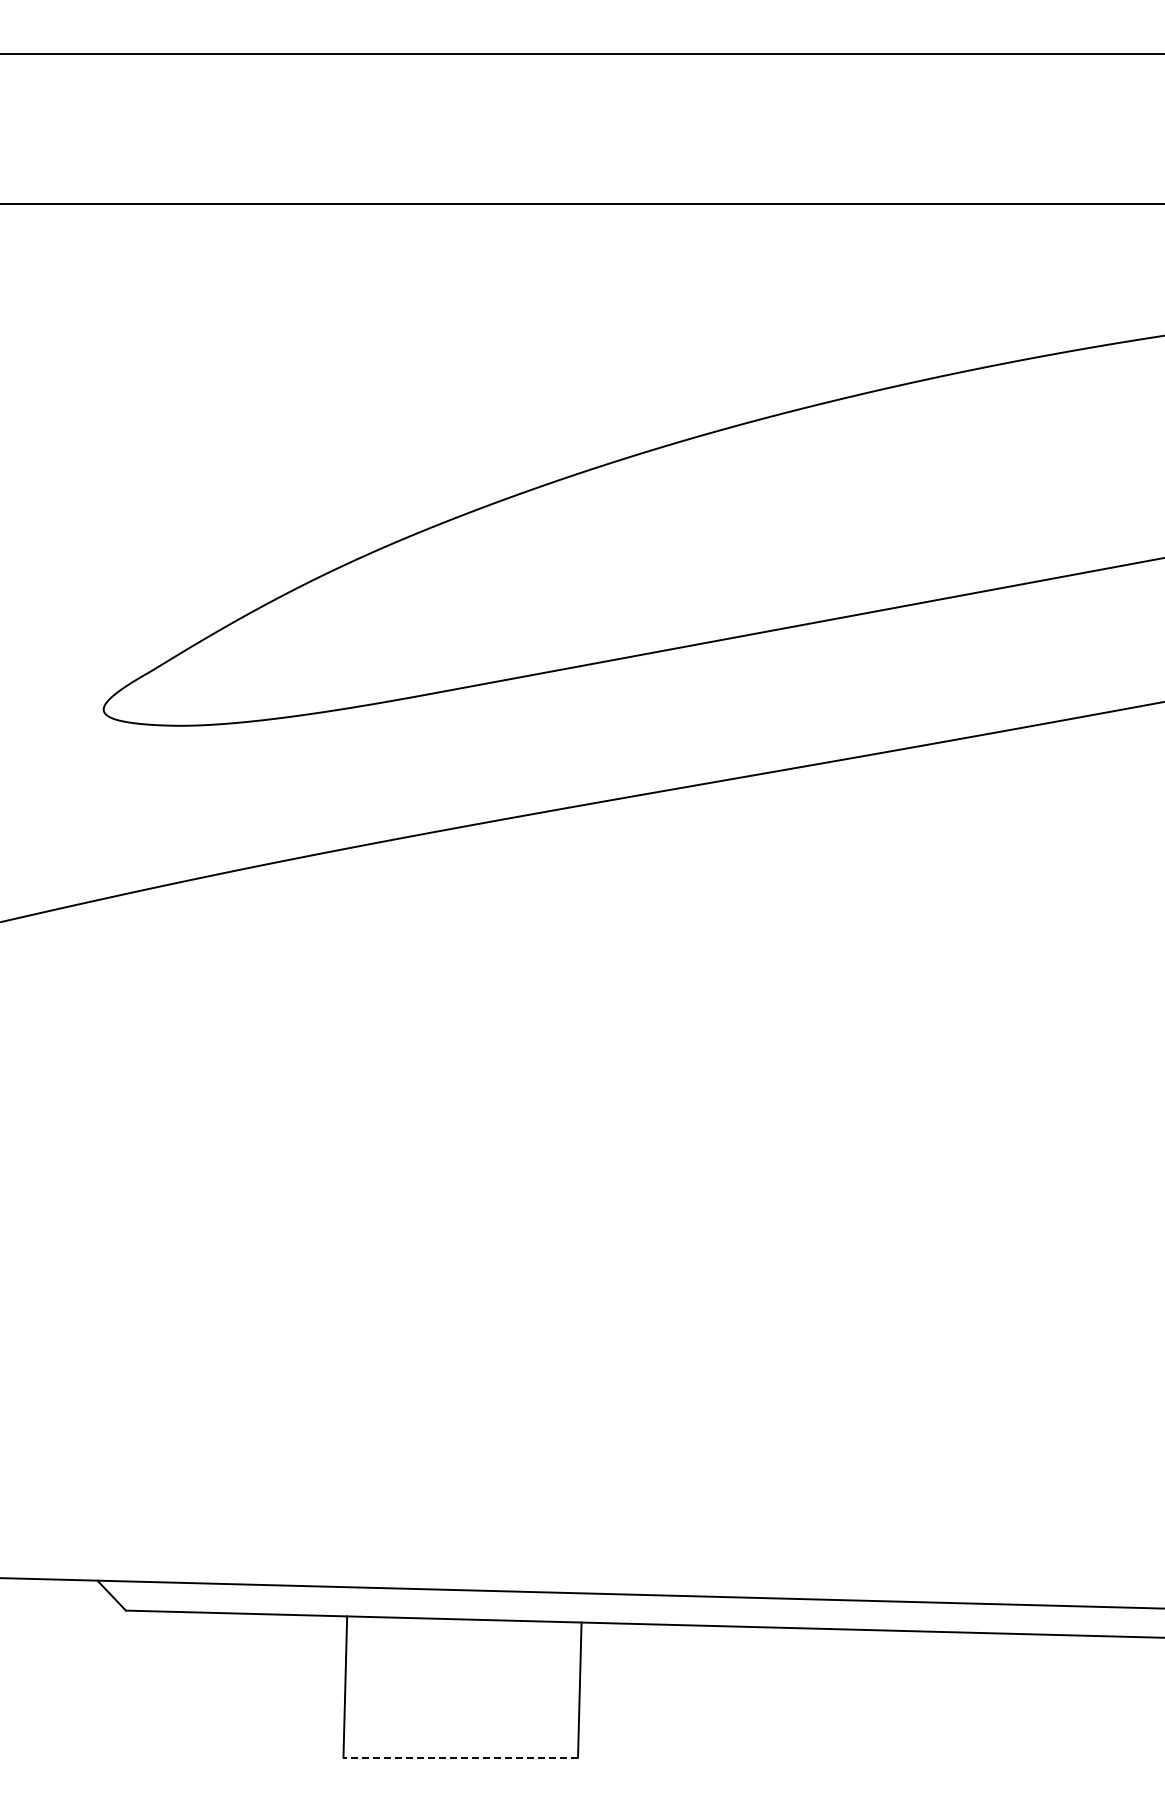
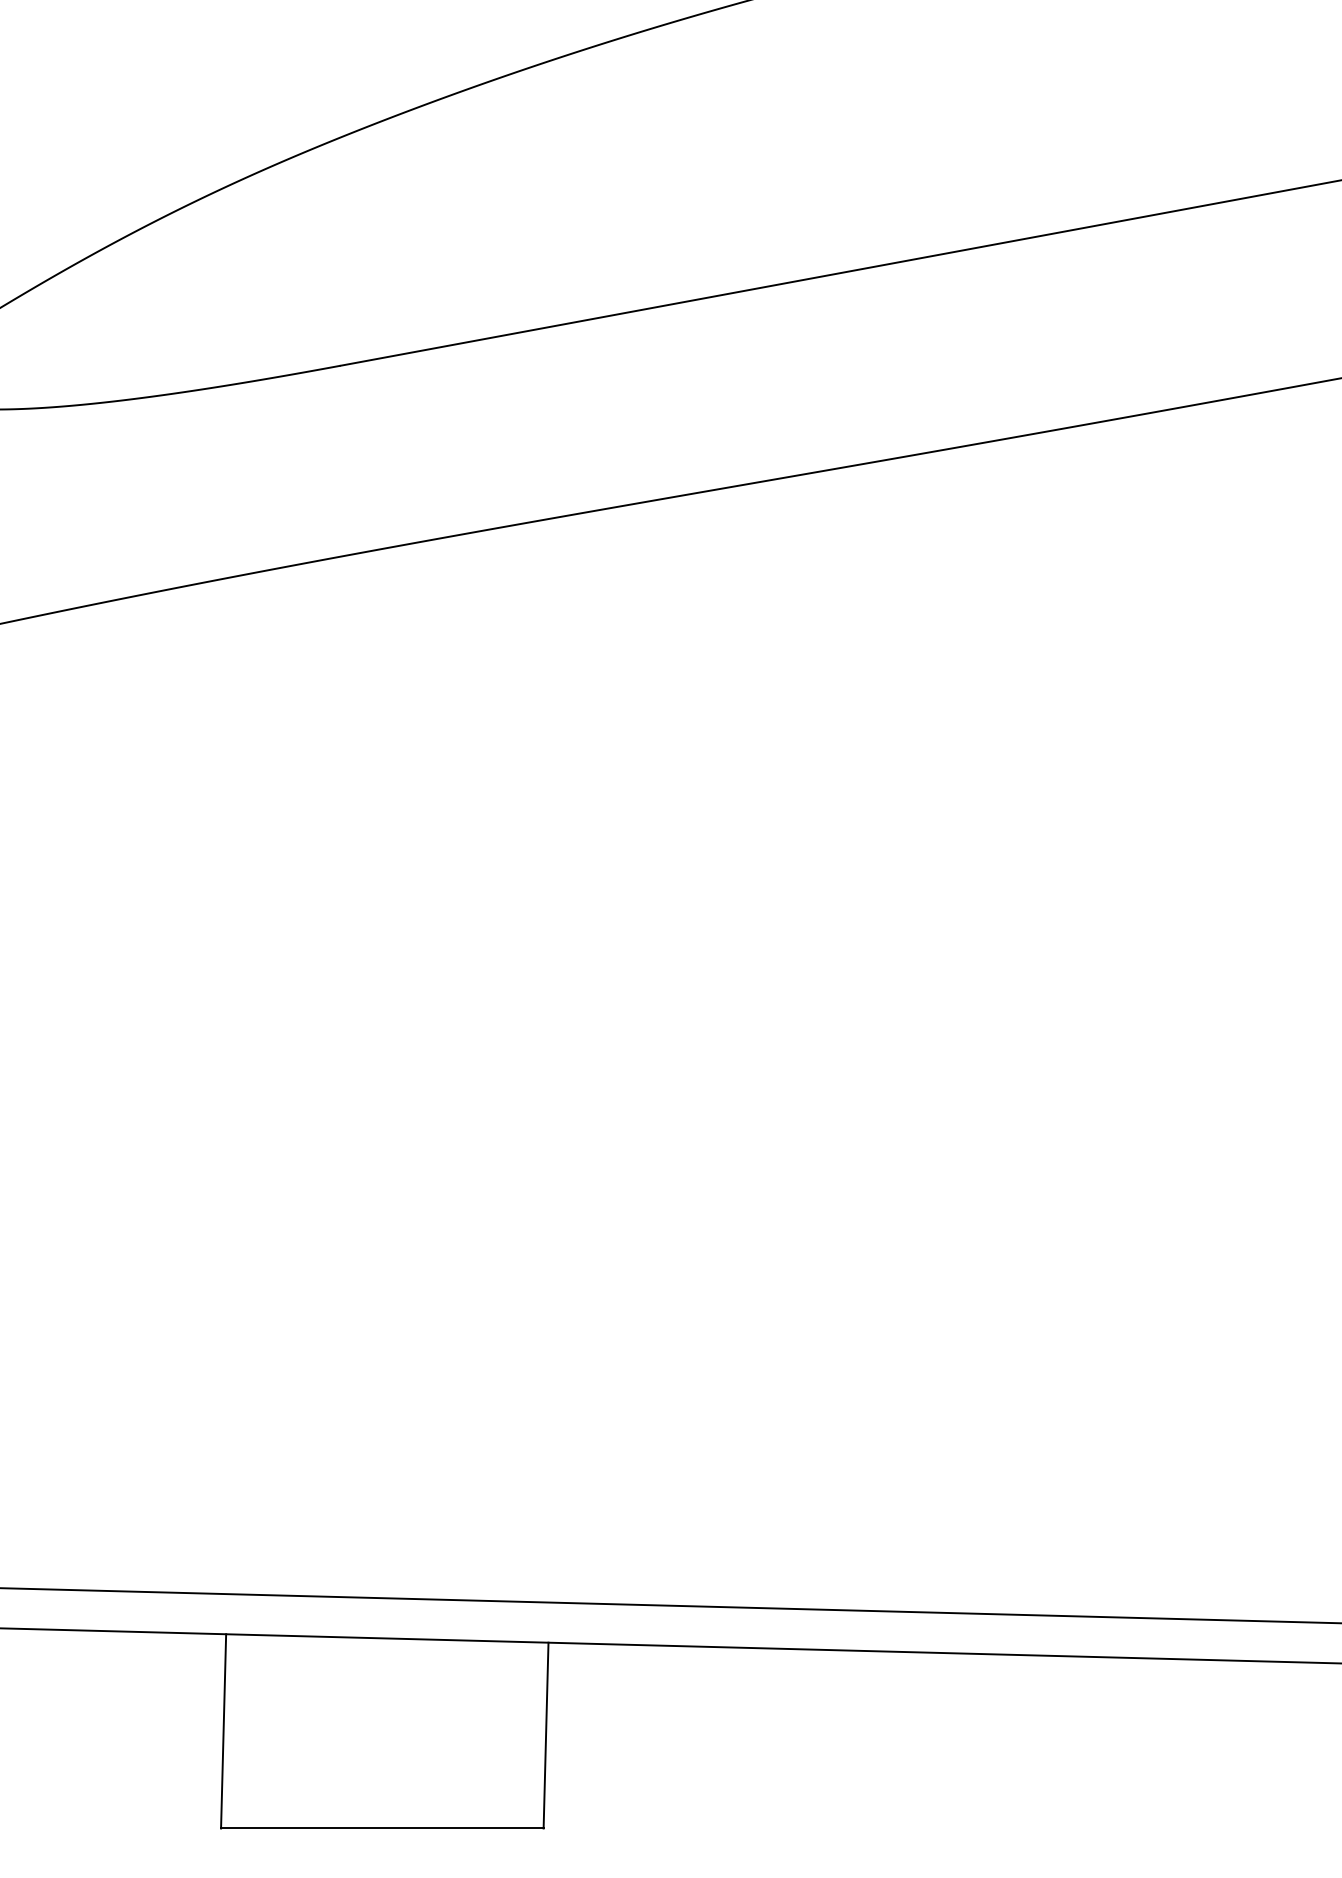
line: (460, 1757) -> (382, 1828), dashed -> solid

